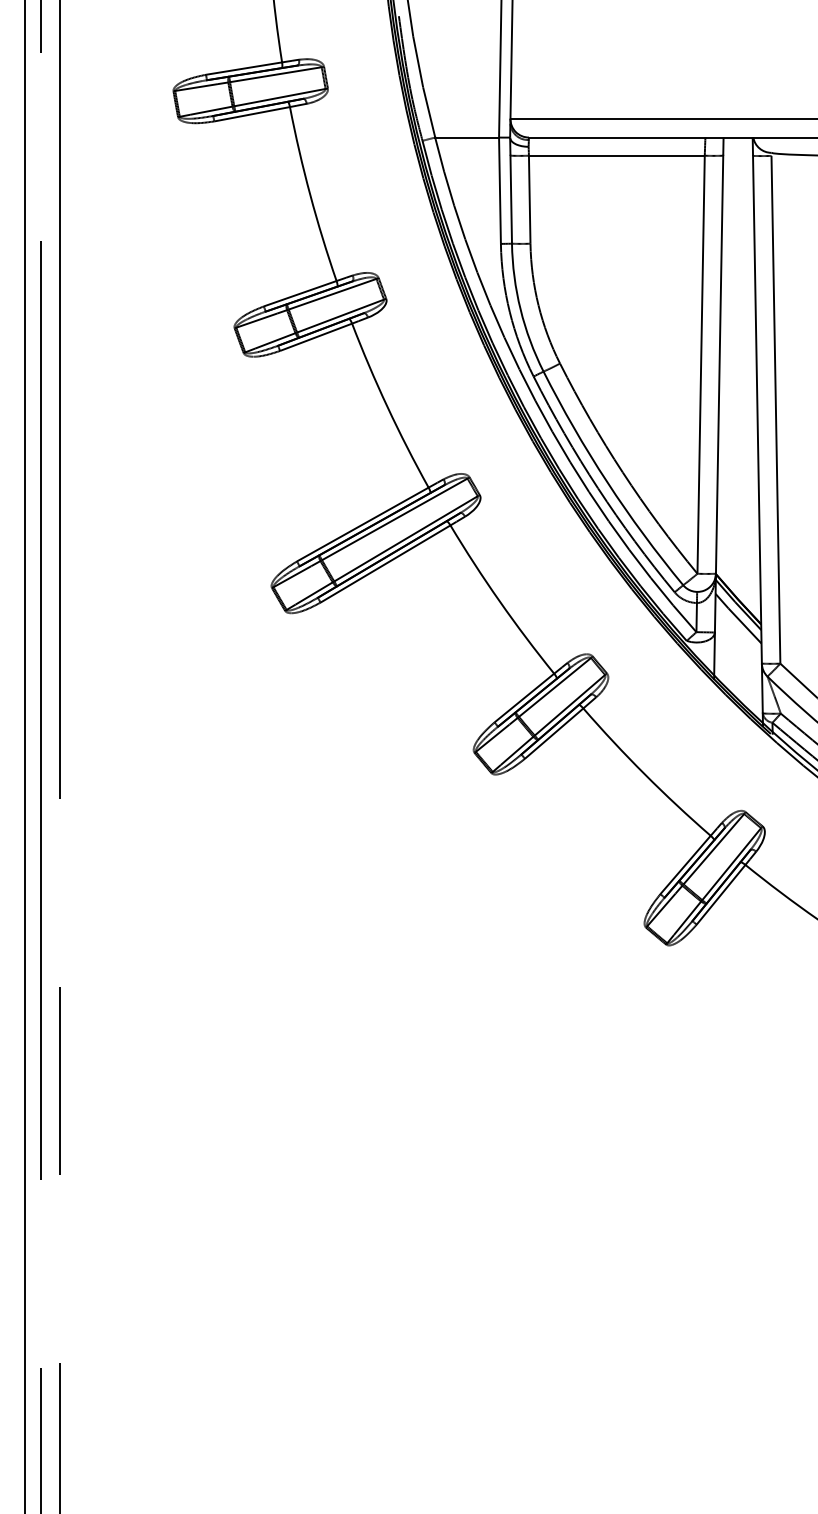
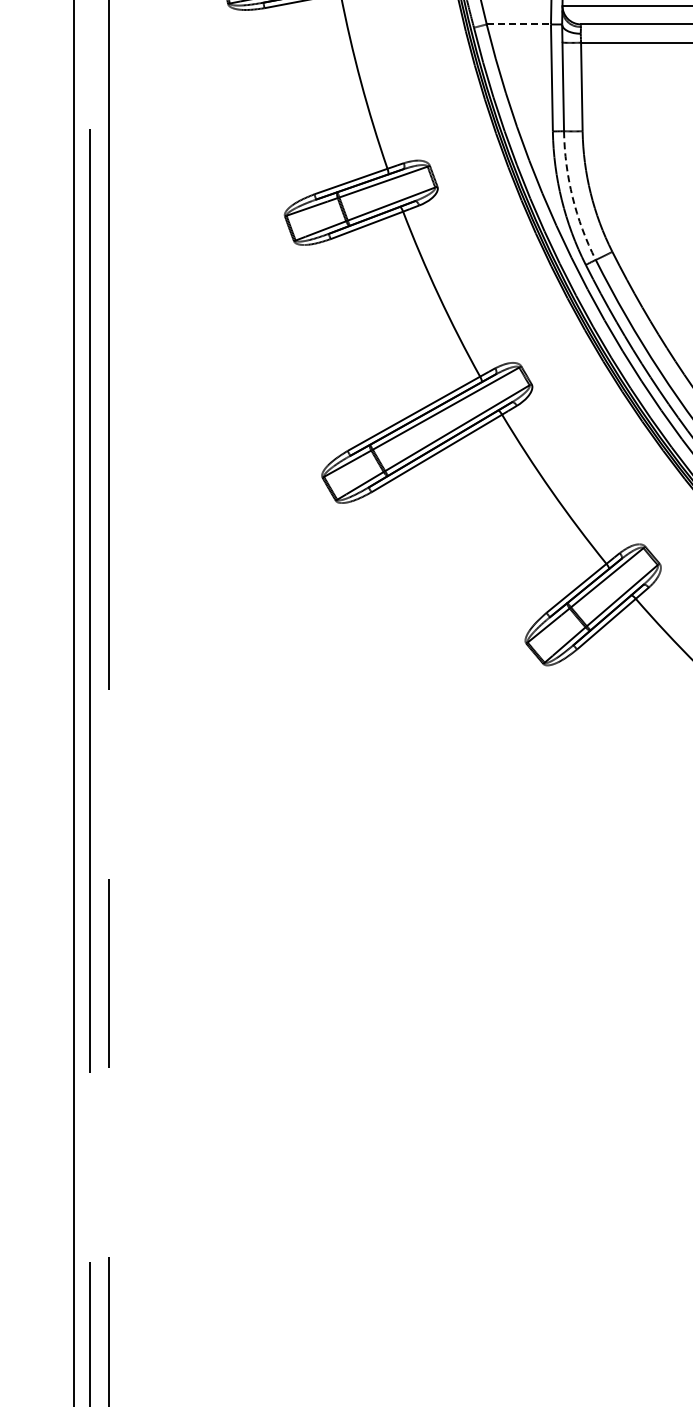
line: (467, 137) -> (519, 24), solid -> dashed
arc: (520, 309) -> (572, 197), solid -> dashed

